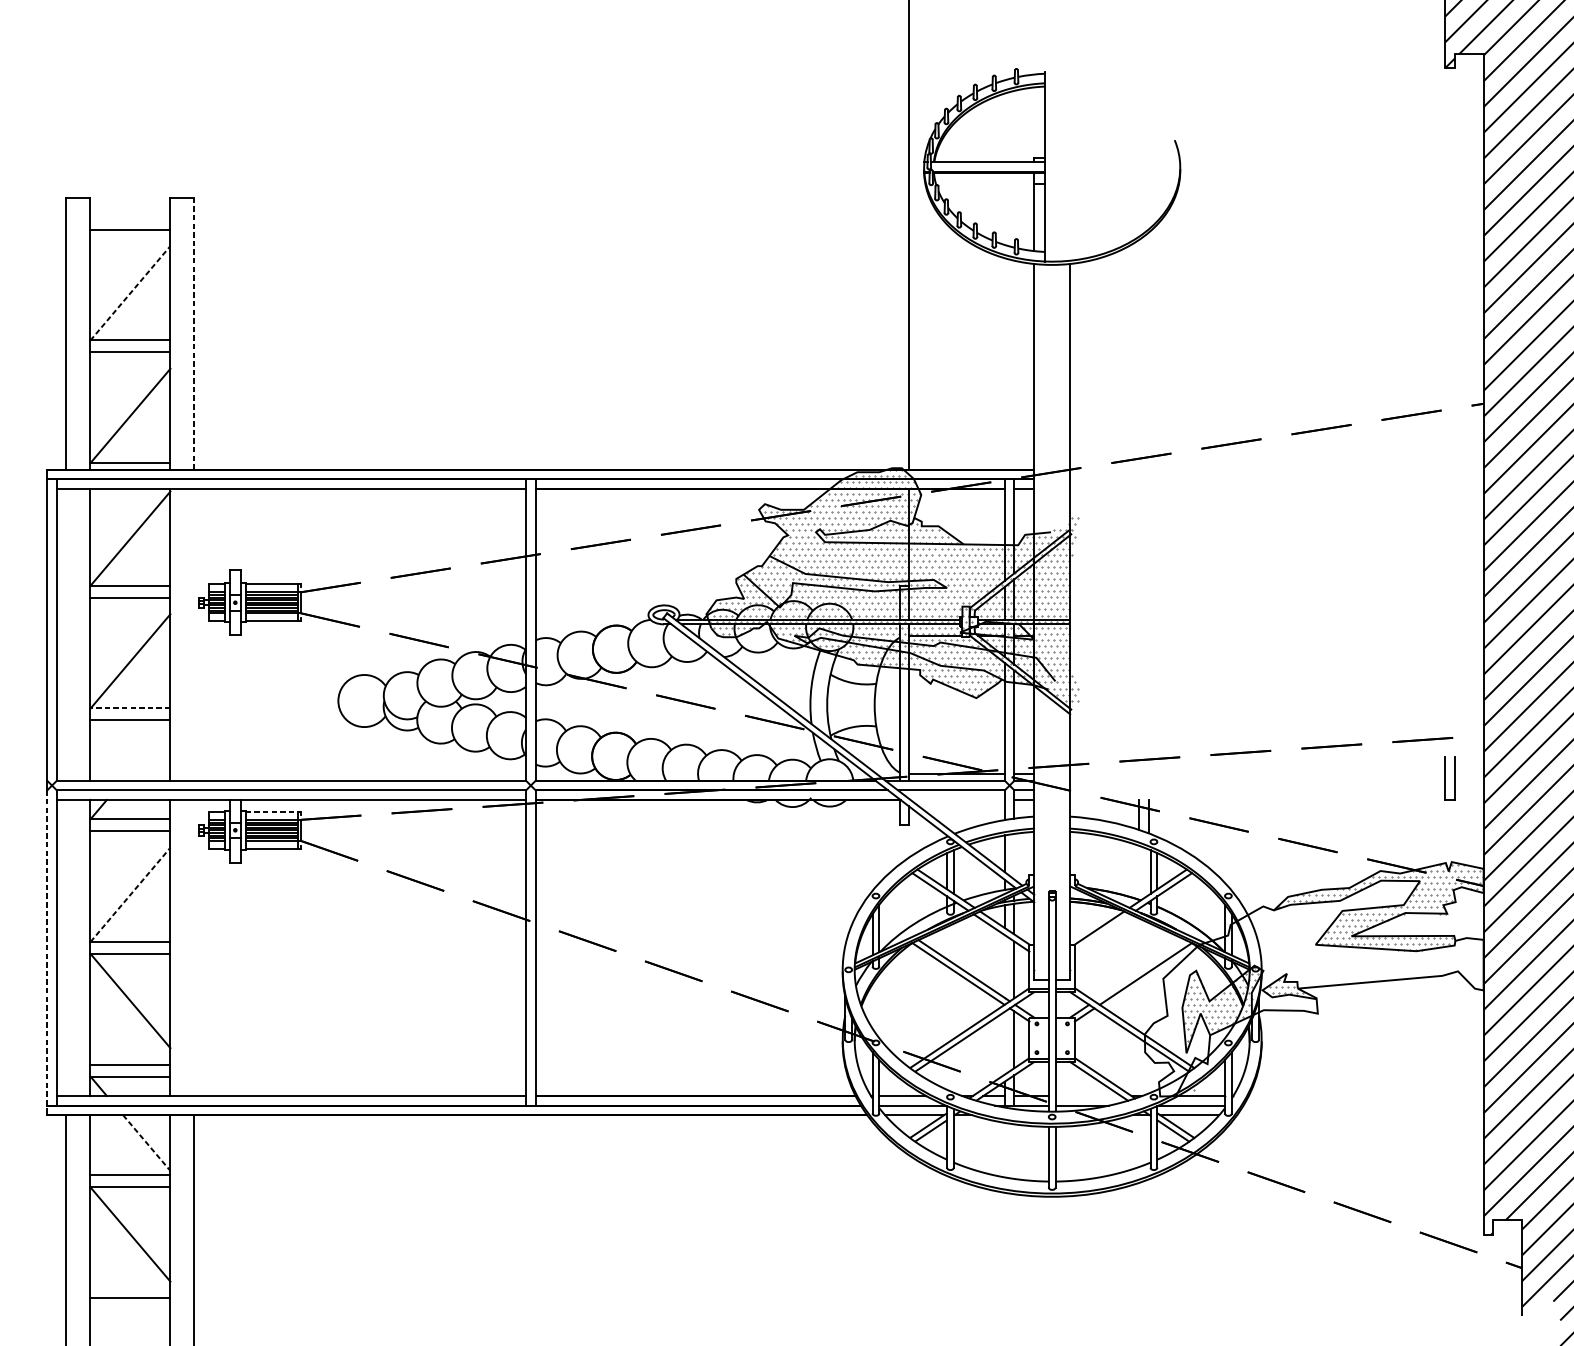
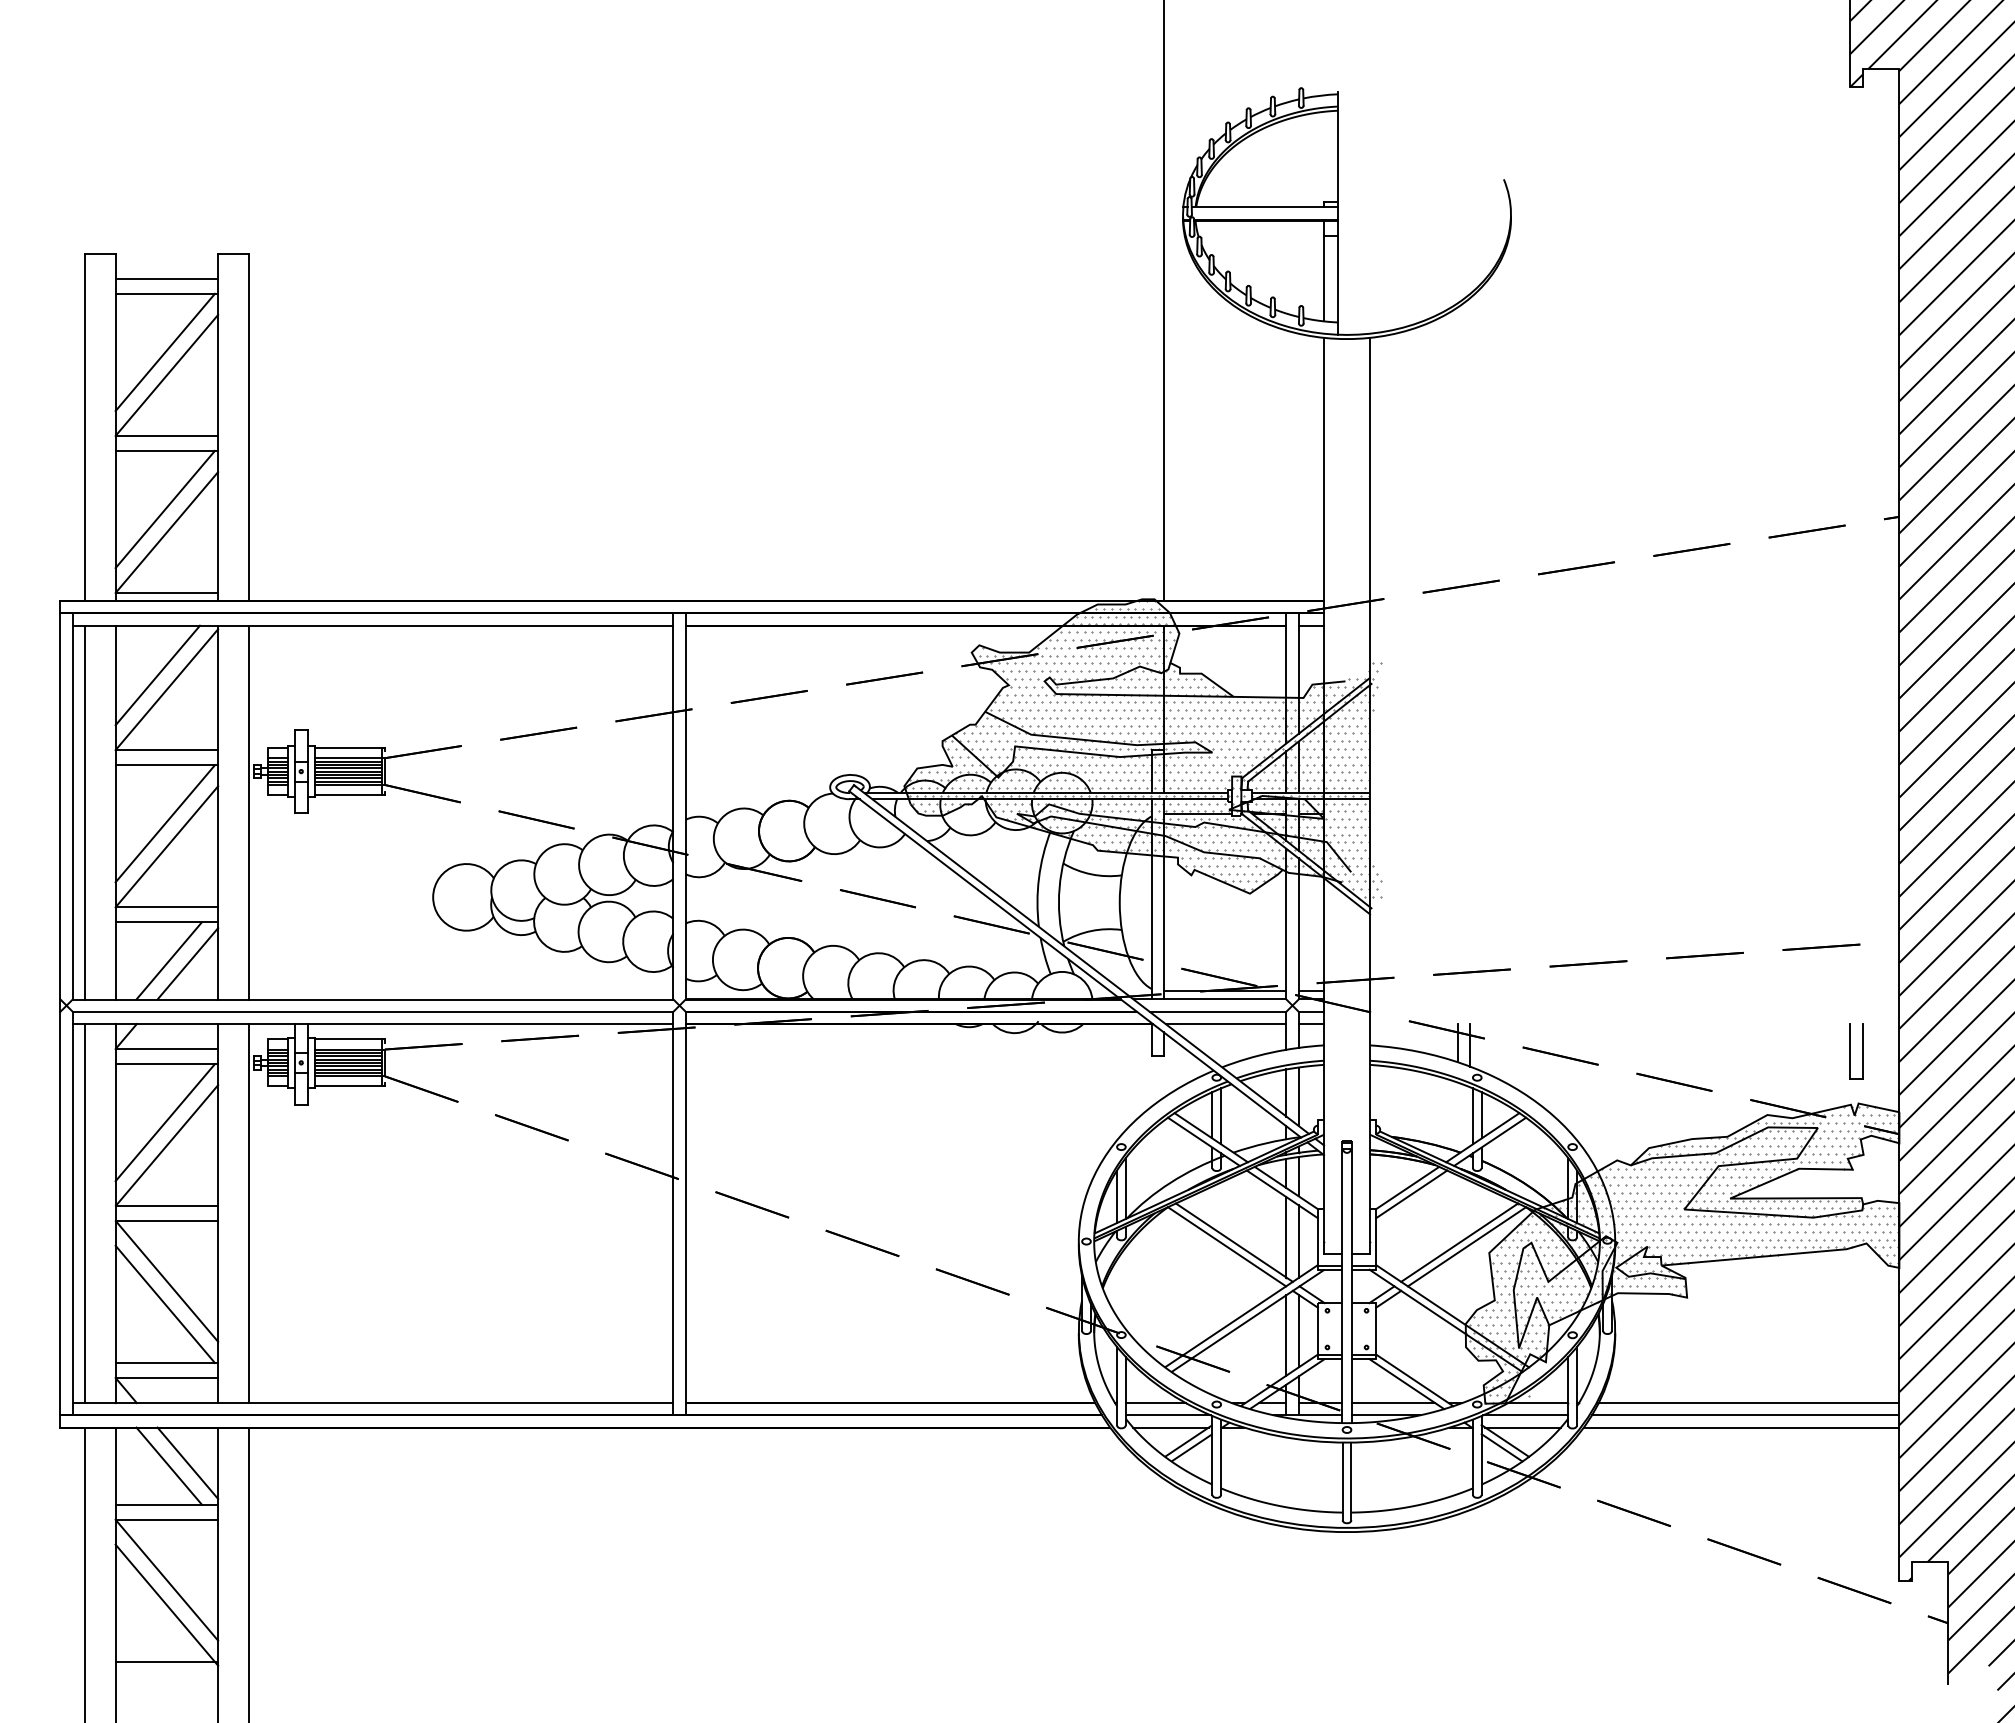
line: (130, 217) -> (166, 278), added
line: (128, 275) -> (164, 352), added
line: (130, 293) -> (167, 375), dashed -> solid
line: (194, 334) -> (248, 427), dashed -> solid
line: (128, 398) -> (164, 509), added
line: (123, 527) -> (157, 675), added
line: (66, 634) -> (85, 812), added
line: (194, 634) -> (248, 812), added
line: (128, 643) -> (164, 823), added
line: (130, 708) -> (166, 906), dashed -> solid
line: (131, 750) -> (168, 960), added
line: (146, 752) -> (187, 963), added
part: (1450, 778) -> (1856, 1051), moved
line: (957, 799) -> (1225, 1023), added
line: (273, 812) -> (350, 1039), dashed -> solid
line: (1014, 856) -> (1298, 1096), added
line: (128, 876) -> (164, 1122), added
line: (130, 894) -> (167, 1145), dashed -> solid
line: (1102, 933) -> (1411, 1194), added
line: (66, 947) -> (85, 1213), added
line: (194, 947) -> (248, 1213), added
line: (47, 952) -> (60, 1219), dashed -> solid
line: (1004, 966) -> (1286, 1237), added
line: (1140, 970) -> (1459, 1242), added
hatch: (1314, 989) -> (1682, 1266), added
line: (128, 1019) -> (164, 1304), added
line: (1004, 1043) -> (1286, 1335), added
line: (1088, 1096) -> (1393, 1403), added
line: (1365, 1096) -> (1747, 1403), added
line: (1363, 1105) -> (1745, 1415), added
line: (1360, 1115) -> (1741, 1427), added
line: (146, 1143) -> (187, 1463), dashed -> solid
line: (131, 1144) -> (168, 1465), added
line: (130, 1253) -> (166, 1604), added

